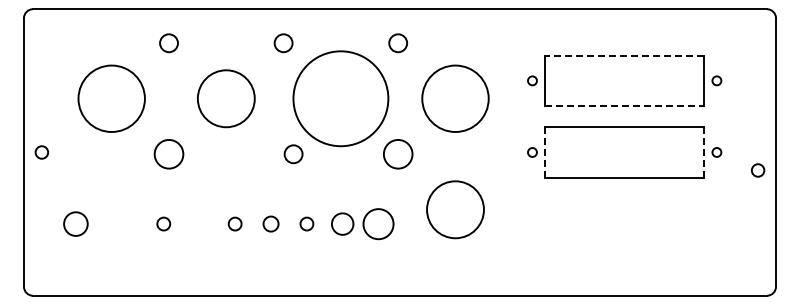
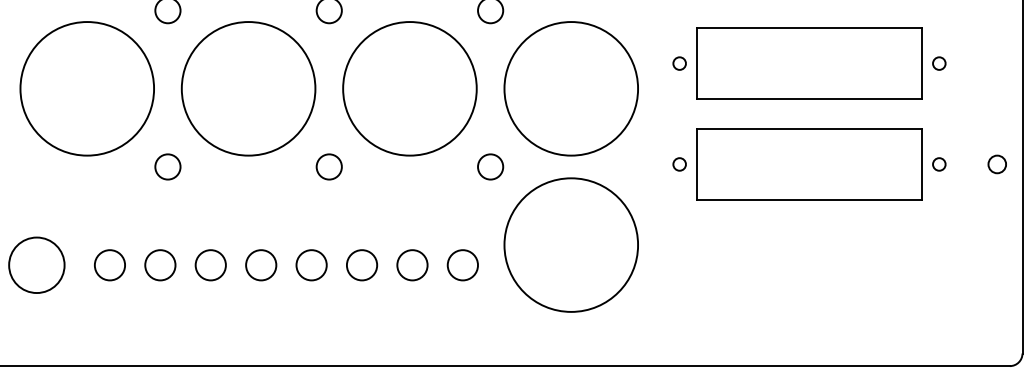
line: (624, 55) -> (809, 27), dashed -> solid
circle: (111, 98) -> (86, 88), size x1.43
circle: (225, 98) -> (247, 88), size x1.67
circle: (455, 98) -> (571, 88), size x1.43
line: (624, 105) -> (809, 98), dashed -> solid
line: (545, 152) -> (697, 164), dashed -> solid
line: (704, 152) -> (921, 164), dashed -> solid
circle: (168, 154) -> (167, 167), size x0.62
circle: (293, 154) -> (329, 167), moved
circle: (398, 154) -> (491, 167), size x0.62
circle: (758, 170) -> (997, 164), moved
circle: (455, 209) -> (571, 244), size x1.67
circle: (75, 223) -> (36, 264), size x1.67
circle: (127, 223) -> (109, 264), added
circle: (163, 223) -> (160, 264), size x1.67
circle: (199, 223) -> (210, 264), added
circle: (234, 223) -> (260, 264), size x1.67
circle: (270, 223) -> (310, 264), size x1.43
circle: (306, 223) -> (361, 264), size x1.67
circle: (378, 223) -> (462, 264), size x0.71

